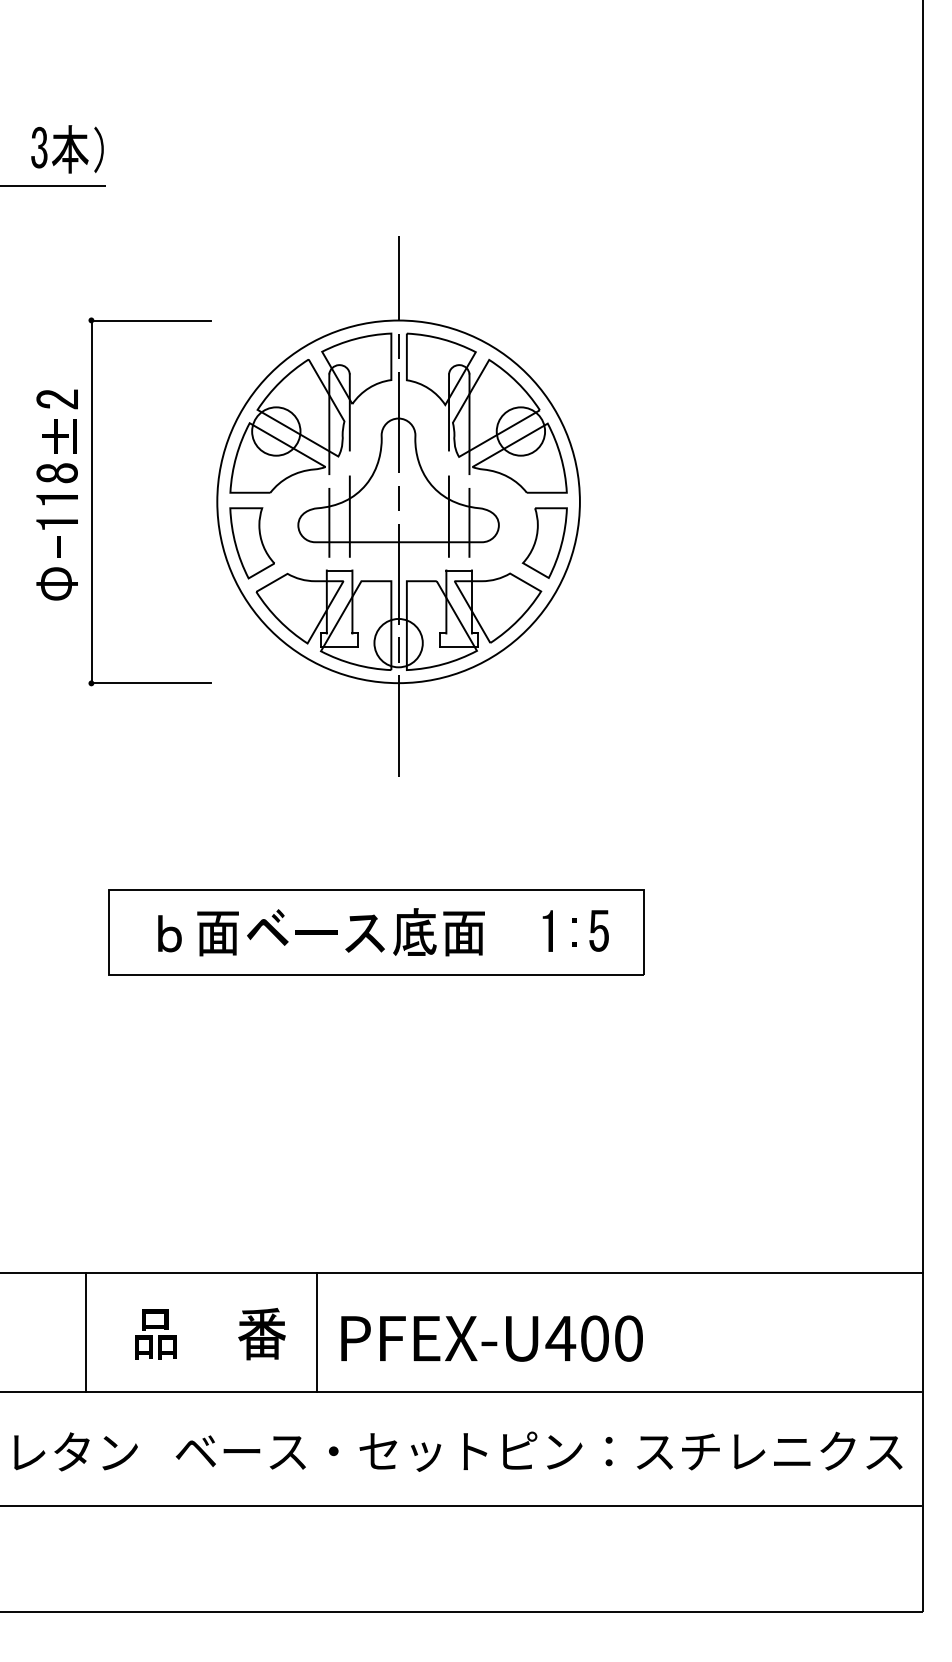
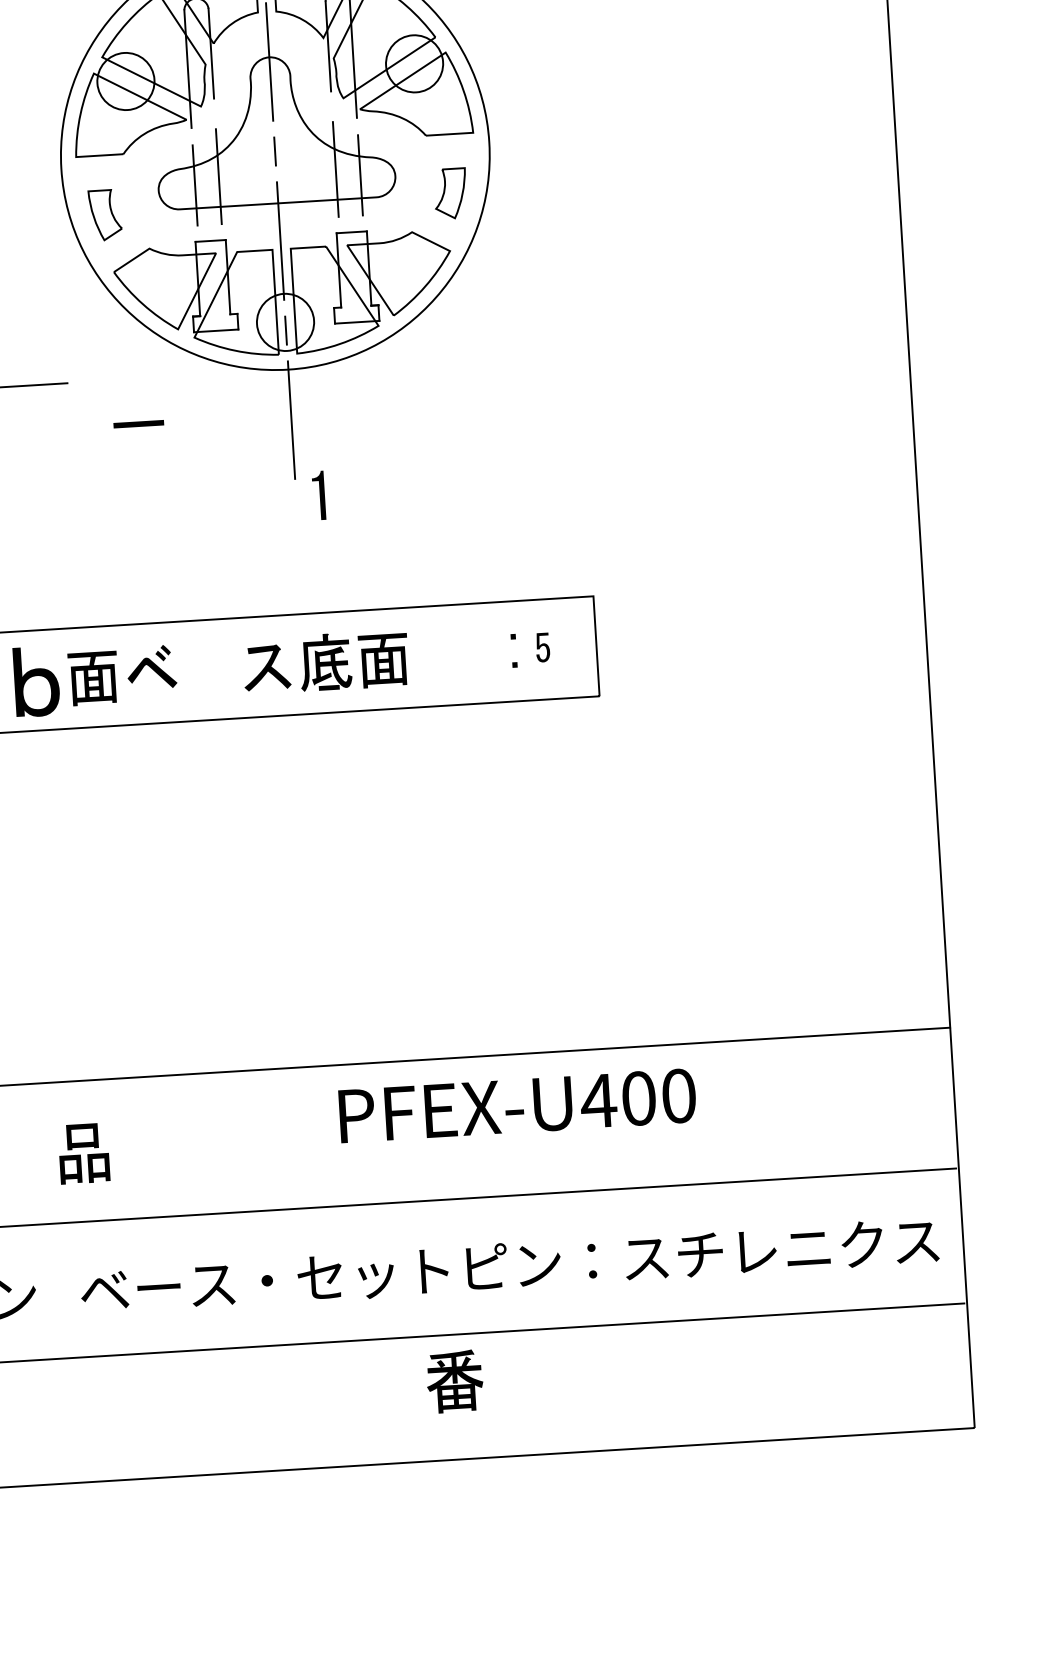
part: (544, 542) -> (450, 193), size x0.6
part: (251, 543) -> (104, 215), size x0.6
part: (547, 930) -> (318, 494), moved
part: (598, 930) -> (542, 647), size x0.6
line: (316, 932) -> (138, 424), moved
part: (169, 933) -> (36, 681), size x1.6
line: (316, 1332) -> (238, 1141), removed
part: (155, 1334) -> (83, 1153), moved
part: (261, 1334) -> (454, 1382), moved
part: (491, 1338) -> (516, 1105), moved

